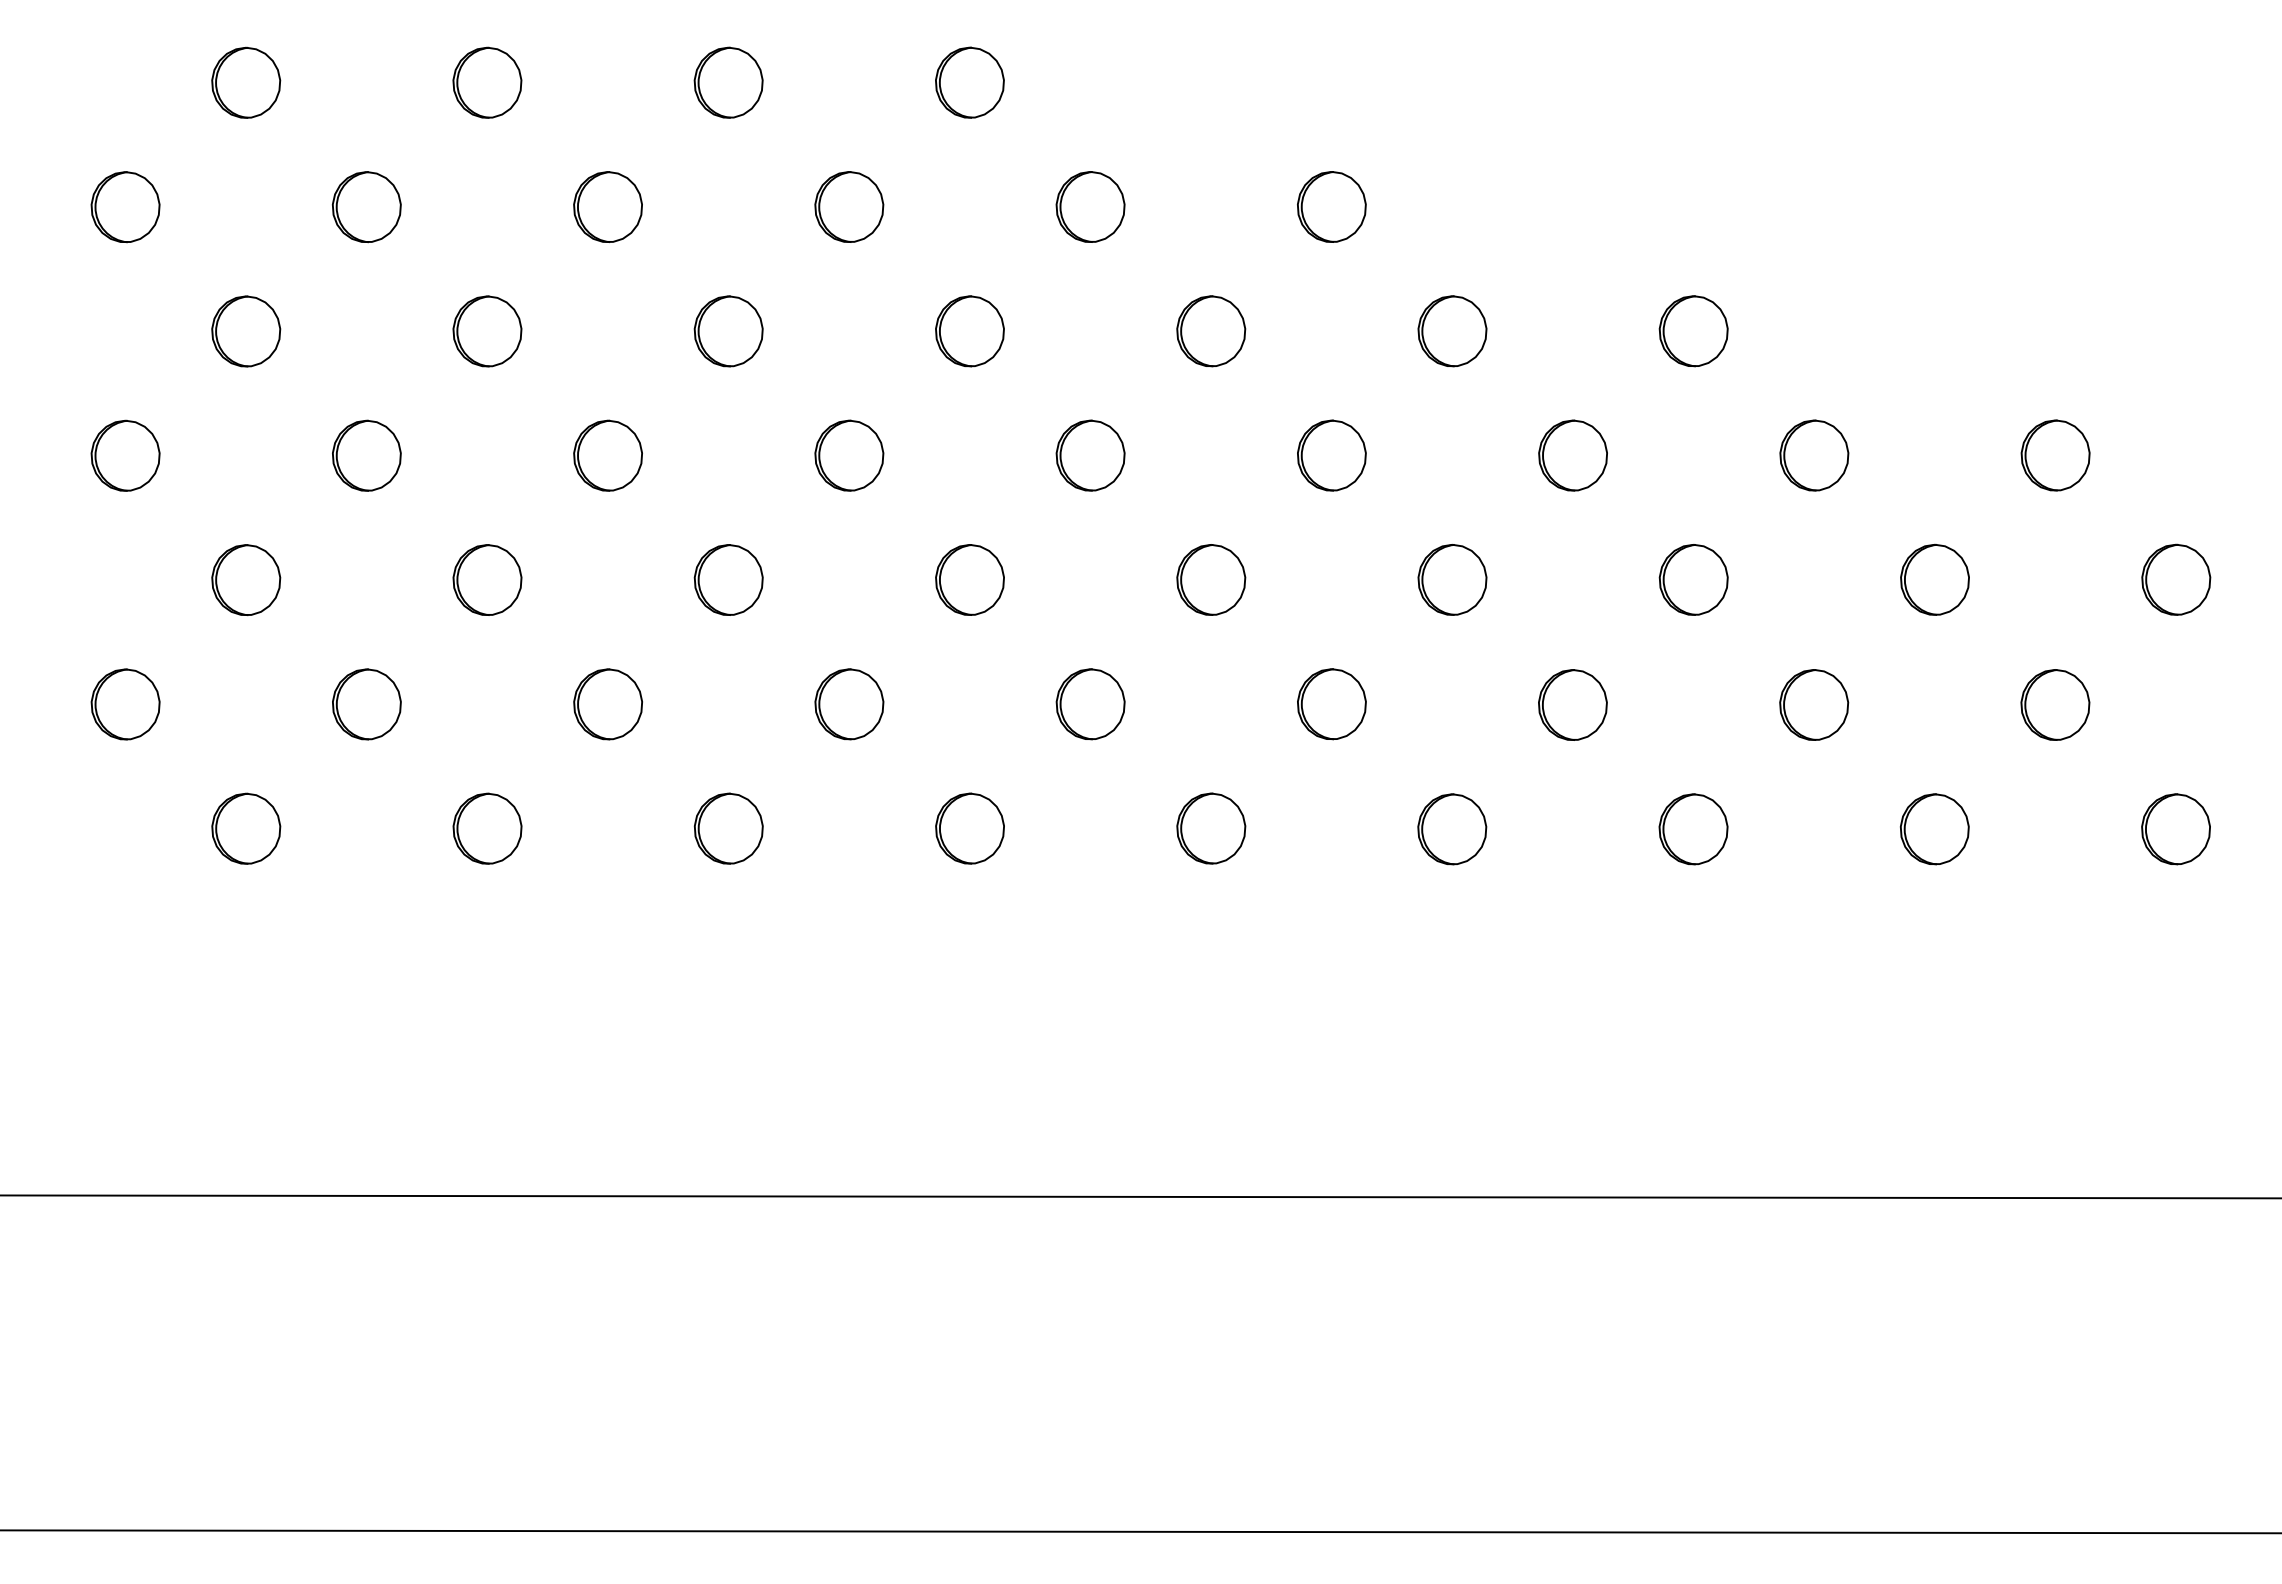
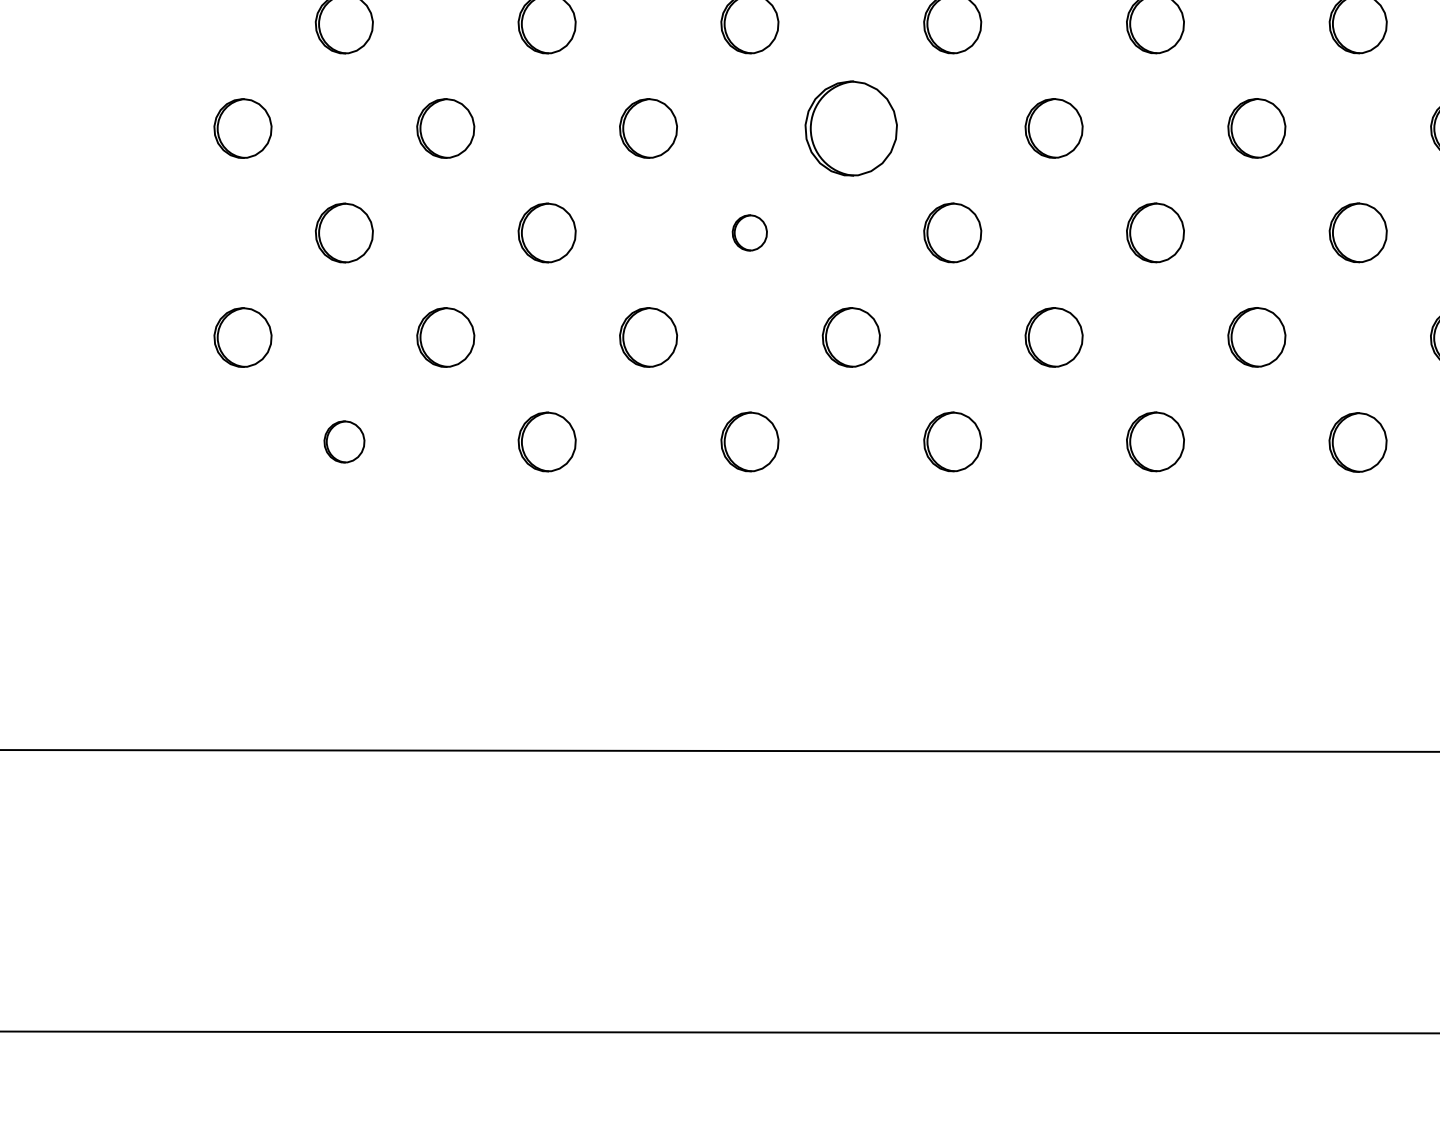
part: (849, 455) -> (851, 128), size x1.6
part: (728, 579) -> (749, 232), size x0.6
part: (246, 828) -> (344, 441), size x0.7

